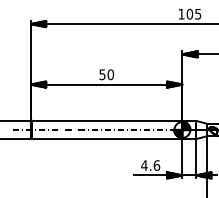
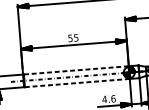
text: (110, 74) -> (76, 37), 50 -> 55
line: (106, 120) -> (75, 70), solid -> dashed
line: (107, 139) -> (77, 83), solid -> dashed

